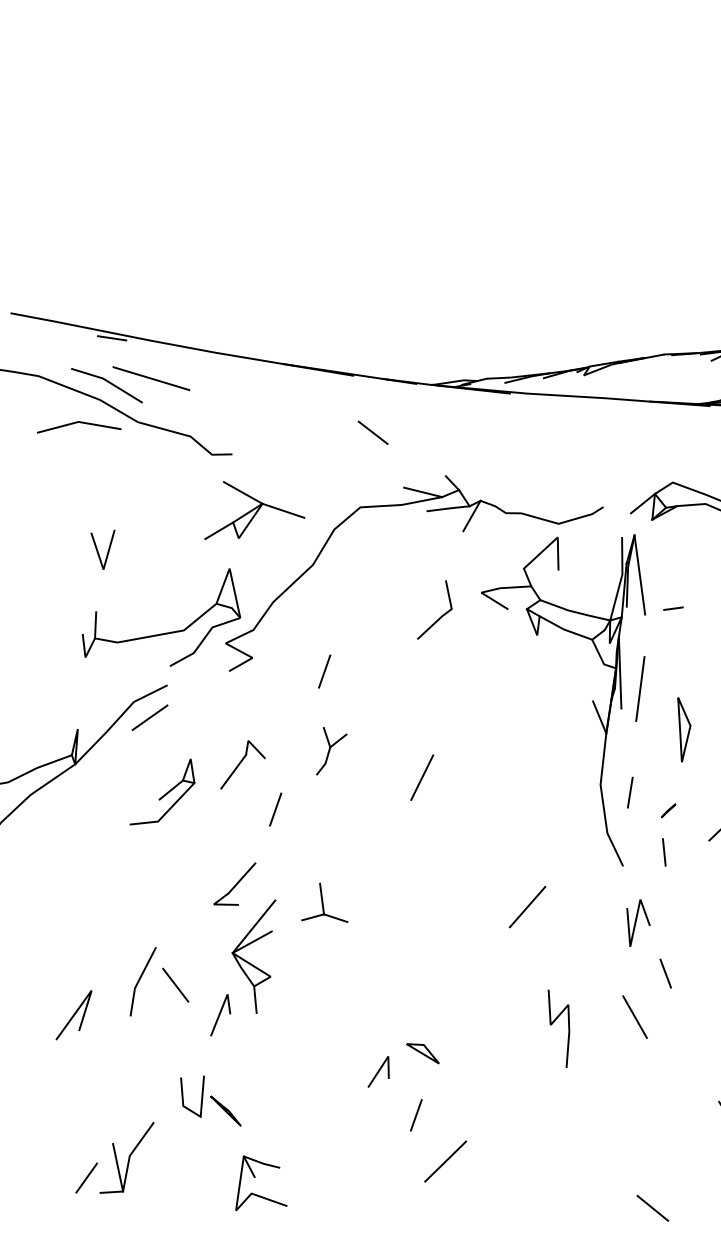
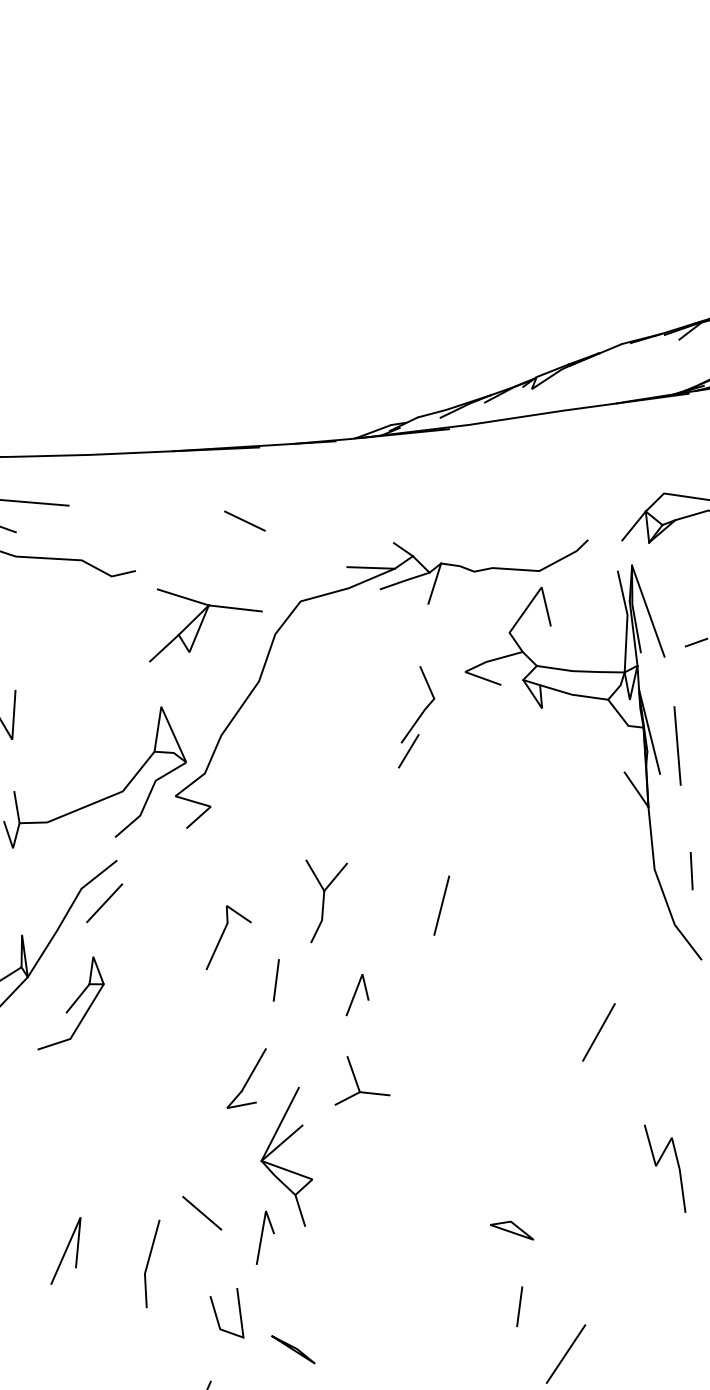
line: (372, 432) -> (244, 520), moved
part: (254, 510) -> (201, 615), moved
line: (421, 646) -> (407, 750), added
line: (324, 671) -> (299, 804), removed
part: (331, 751) -> (327, 897), size x1.43
part: (162, 791) -> (68, 1002), moved
line: (140, 979) -> (149, 1262), moved
line: (73, 1015) -> (65, 1251), moved
line: (378, 1071) -> (354, 994), moved
line: (183, 1096) -> (218, 1317), moved

